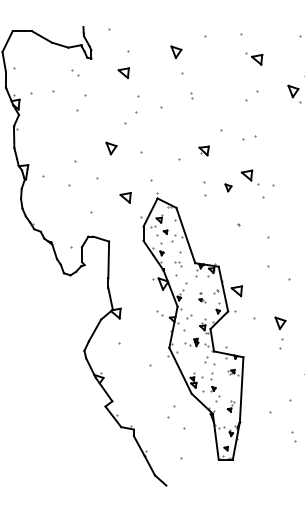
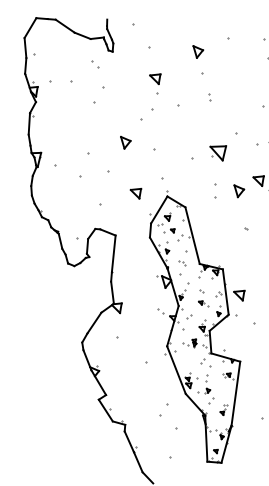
part: (123, 73) -> (154, 79), moved
part: (203, 150) -> (217, 152), size x1.67
part: (228, 187) -> (238, 191), size x1.67
part: (202, 297) -> (204, 298), size x1.67

